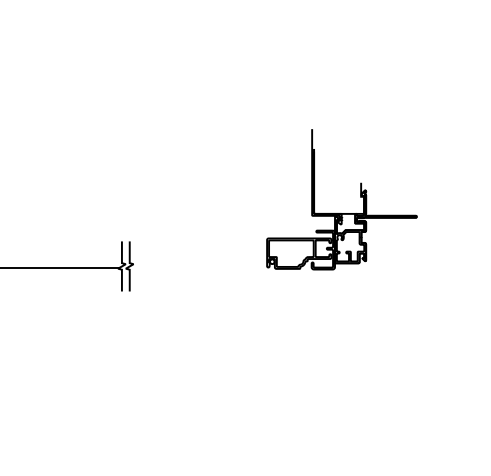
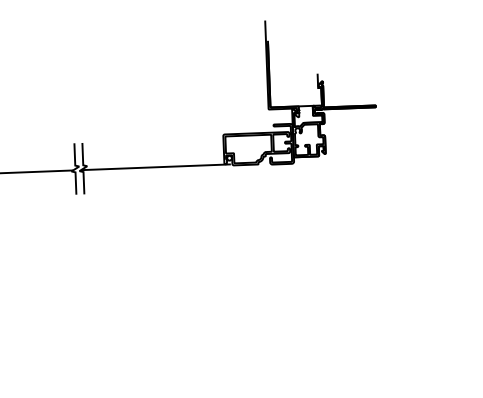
line: (200, 267) -> (156, 166), added

